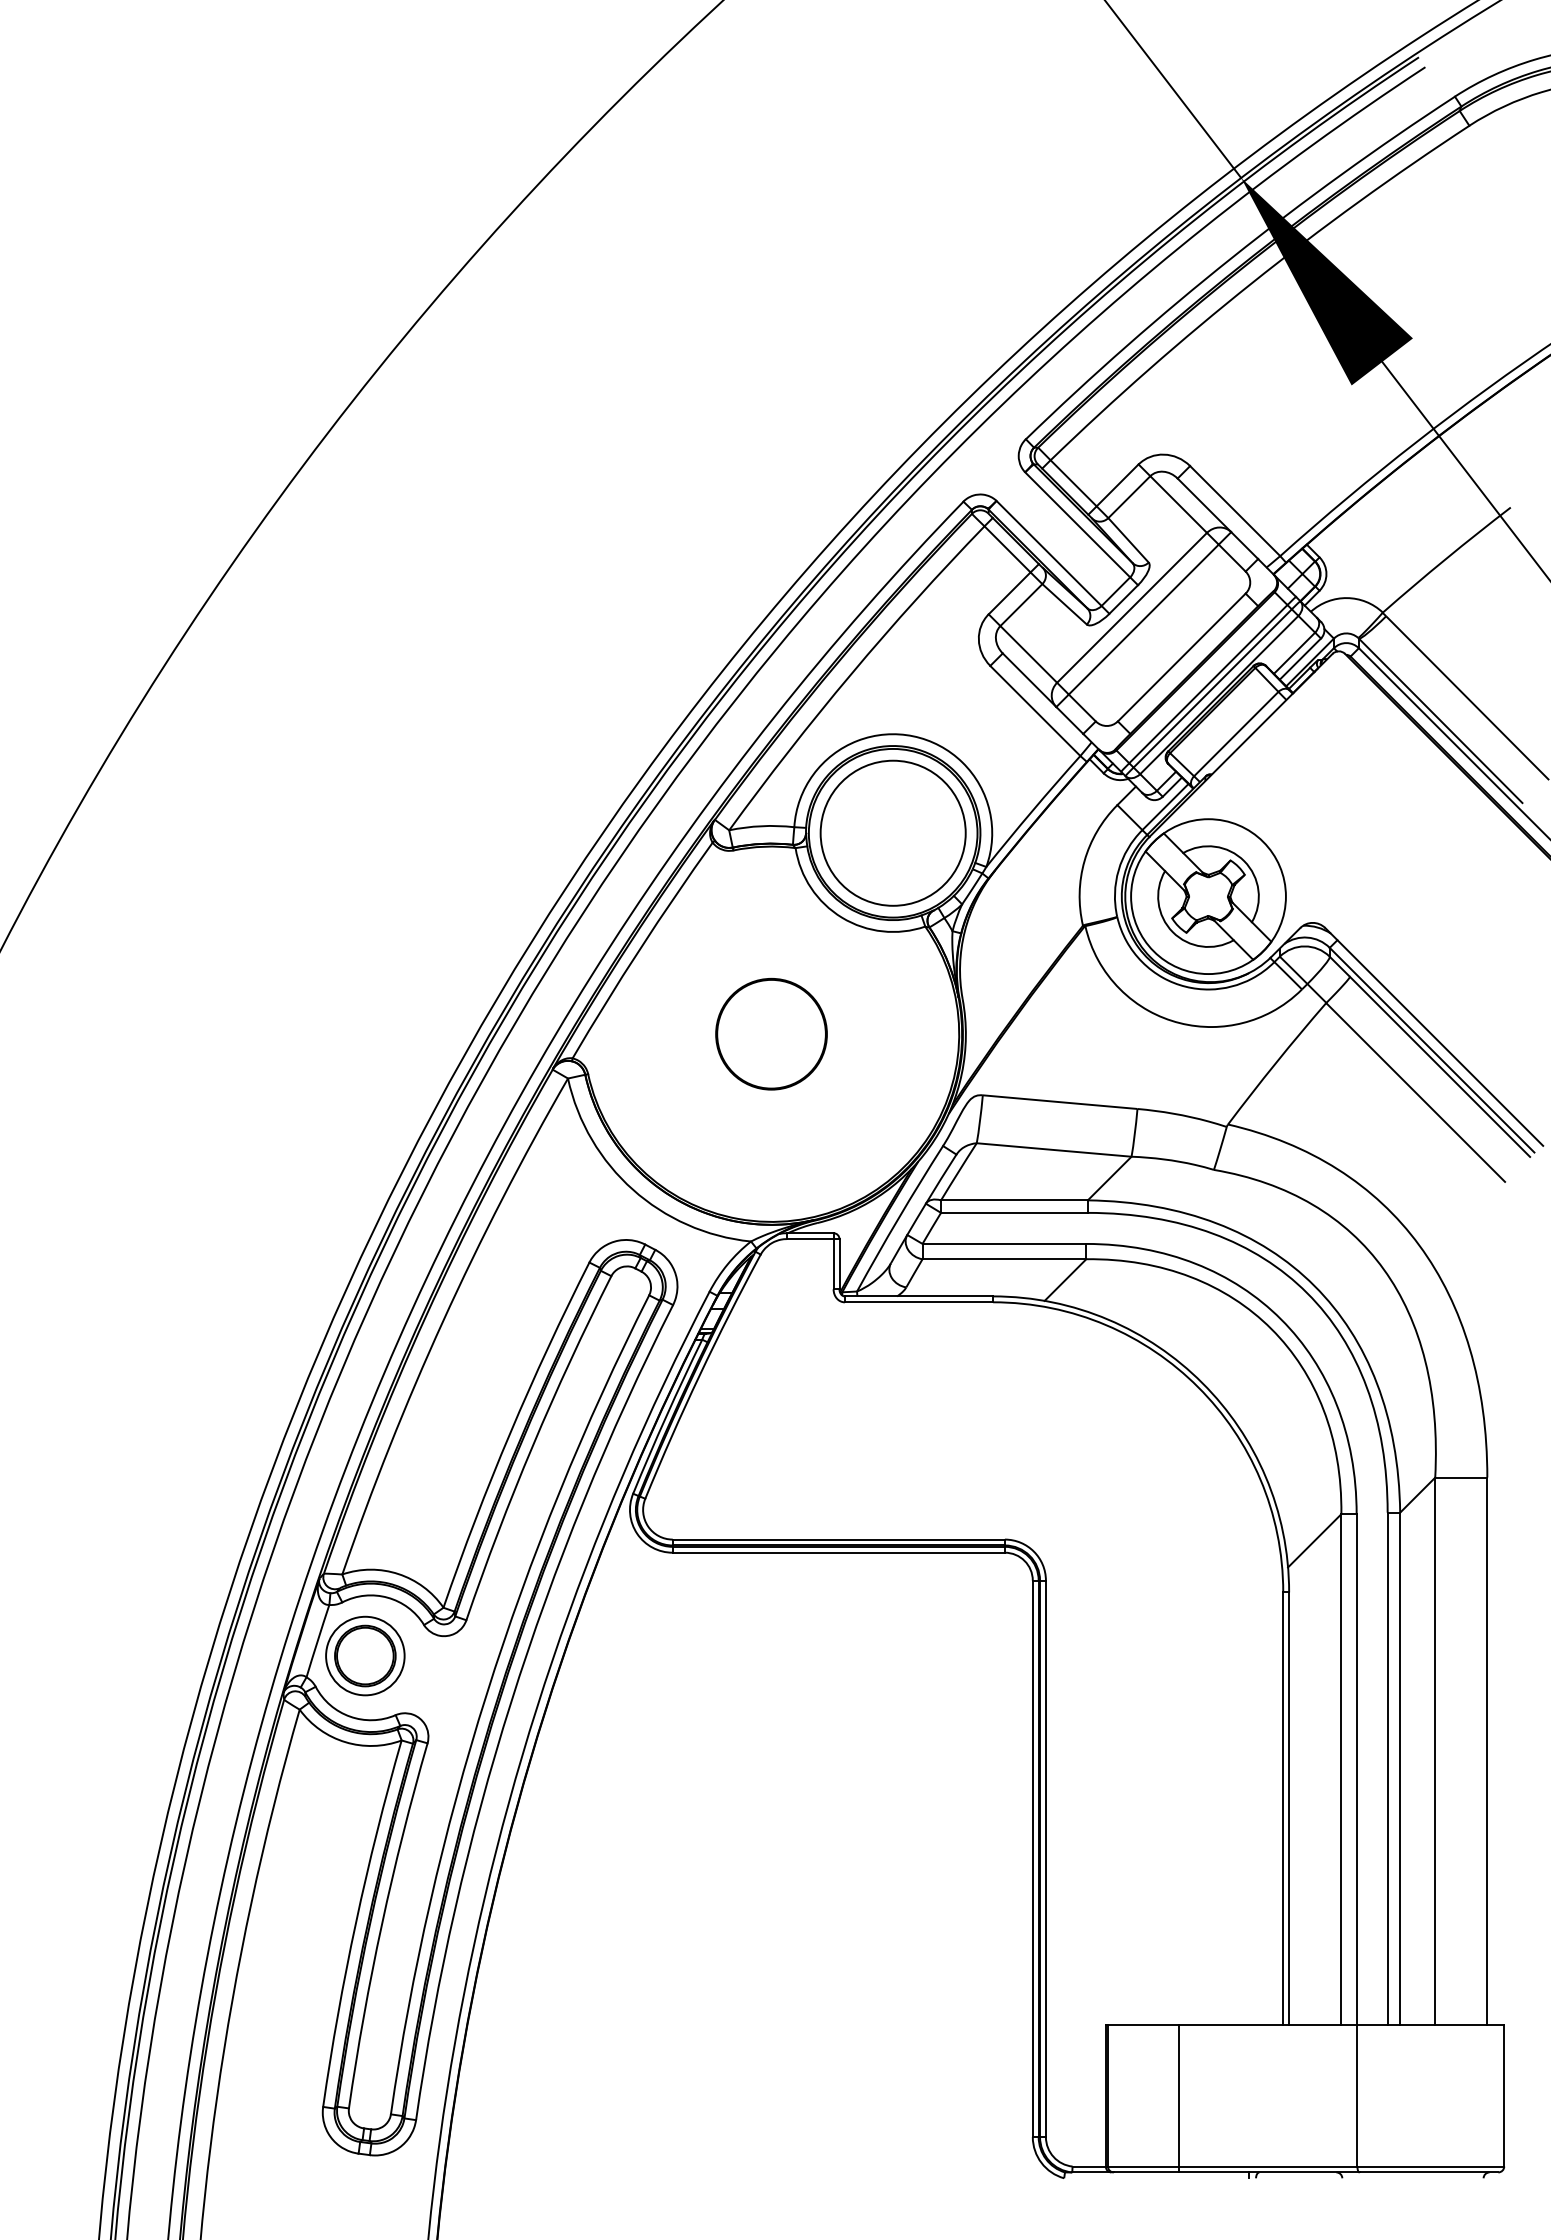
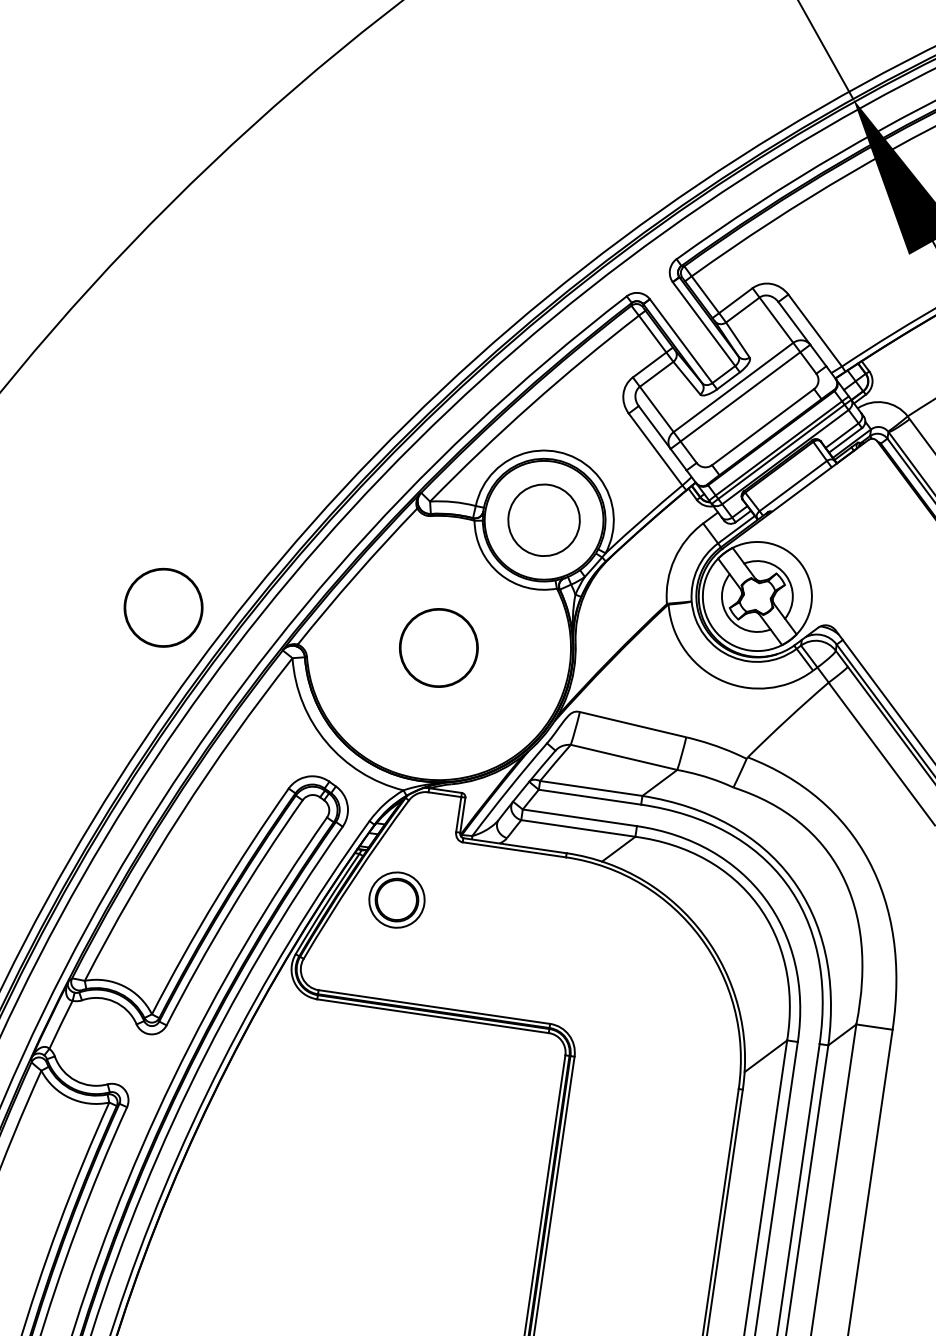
circle: (892, 832) -> (543, 519), size x0.7
circle: (376, 1034) -> (163, 608), added
part: (365, 1655) -> (397, 899), moved

